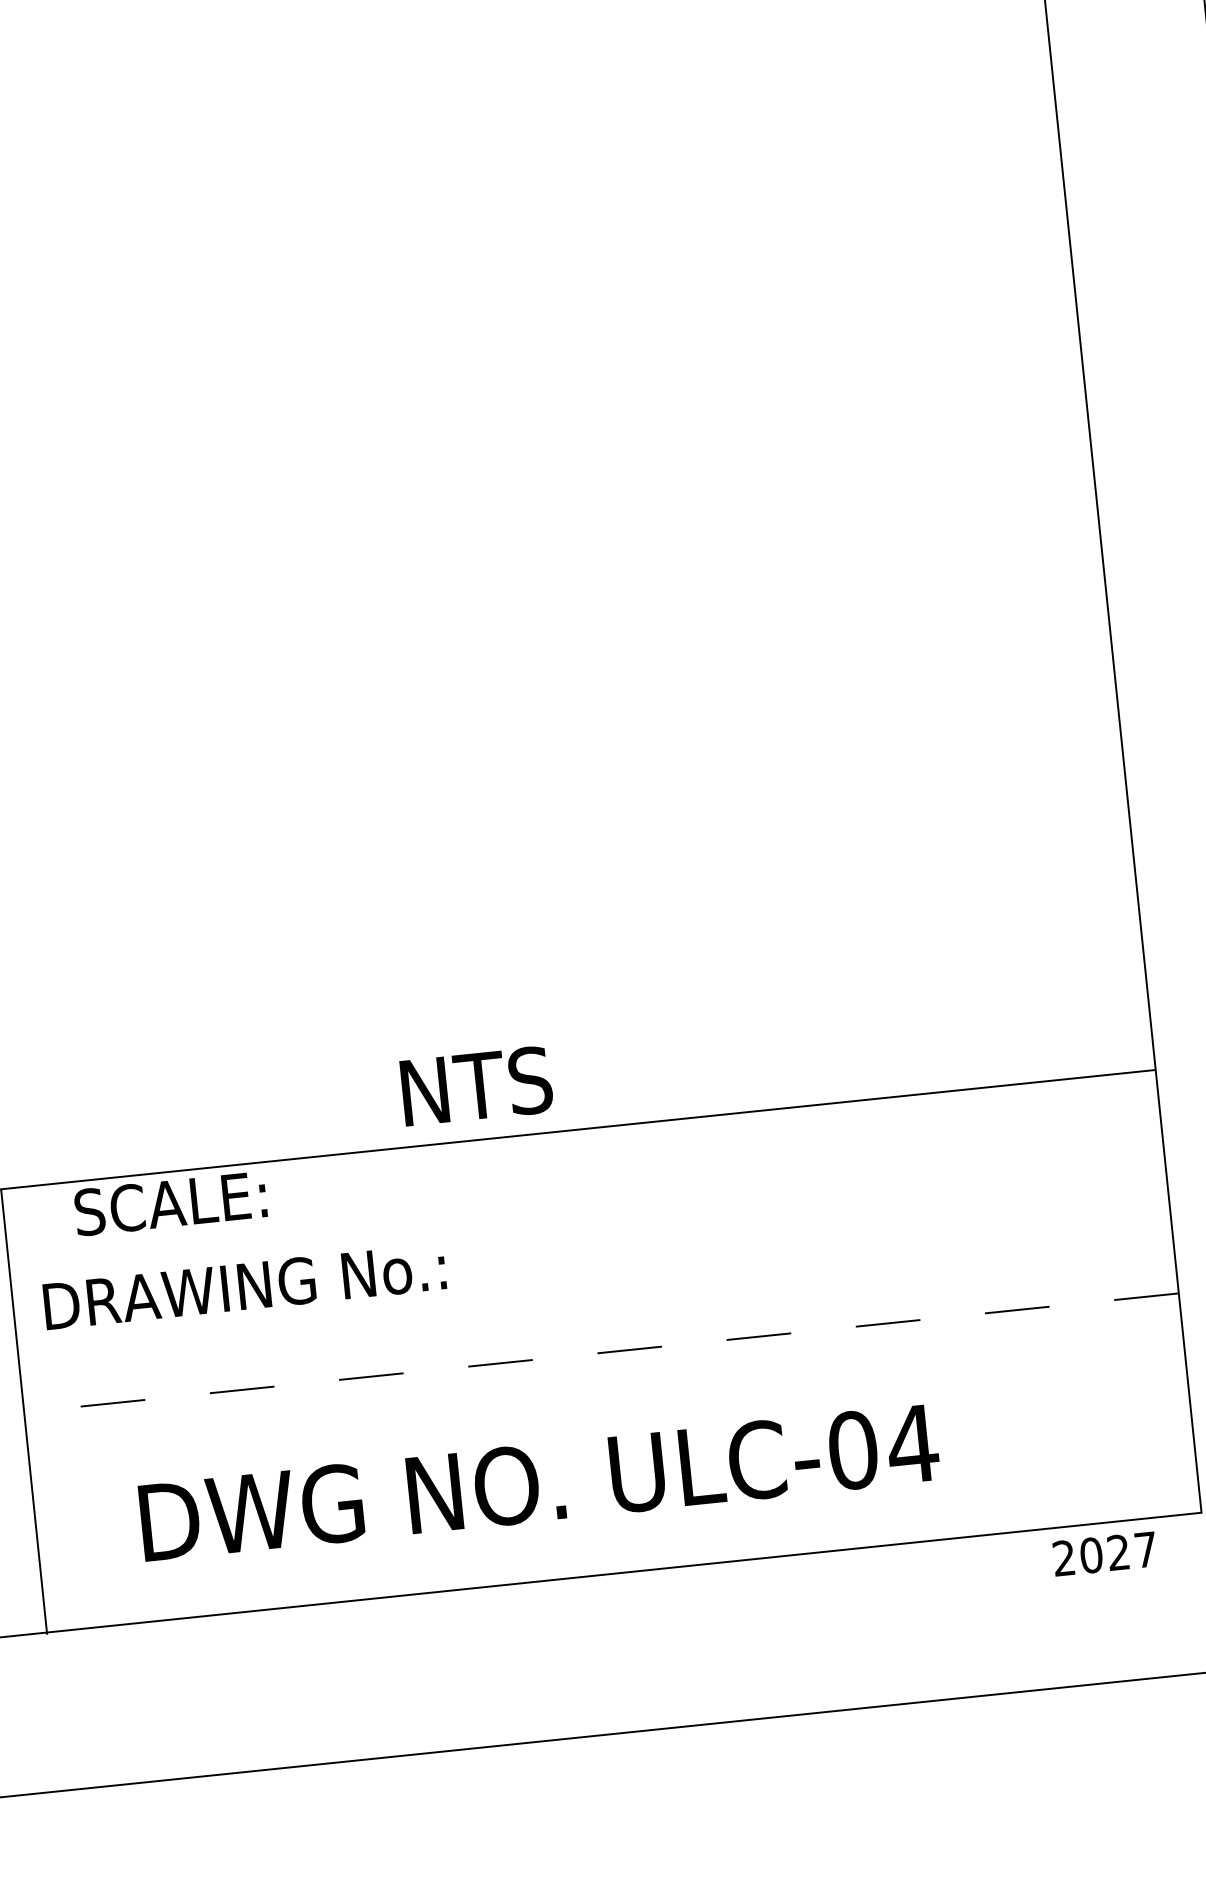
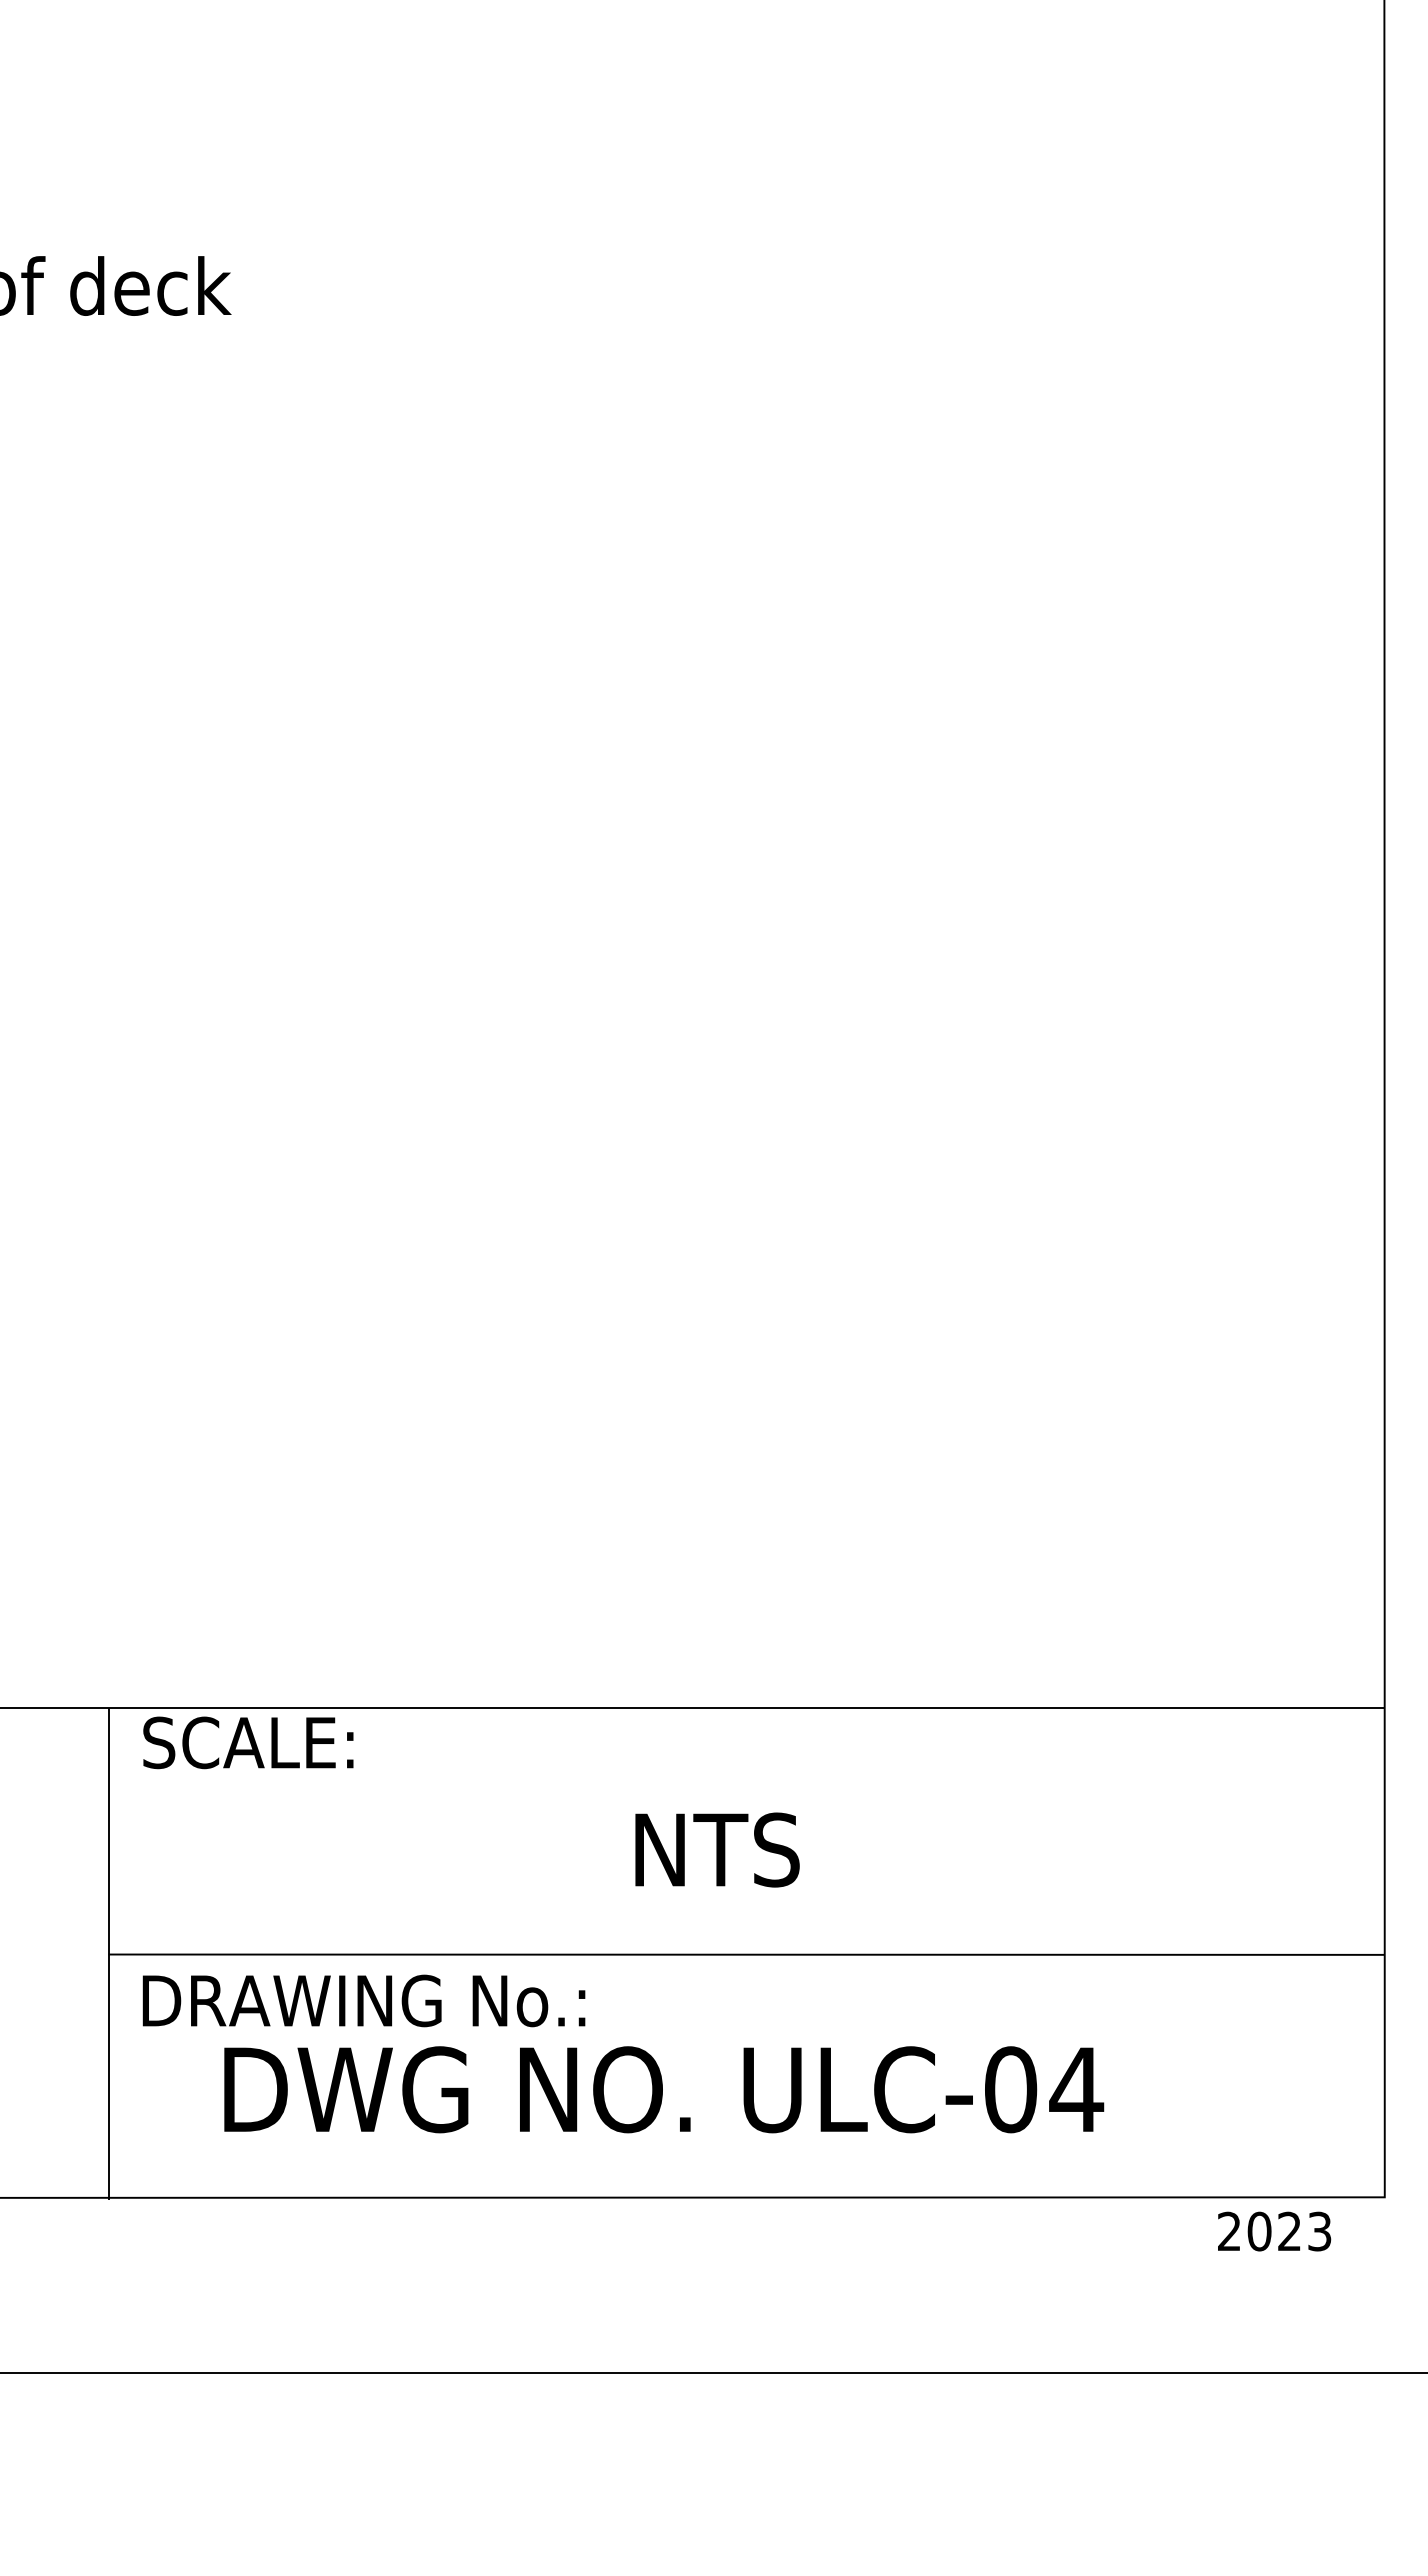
text: (476, 1085) -> (717, 1849), moved
text: (170, 1203) -> (248, 1742), moved
text: (244, 1286) -> (363, 2000), moved
line: (601, 1352) -> (746, 1954), dashed -> solid
text: (1145, 1549) -> (1319, 2231), 2027 -> 2023

